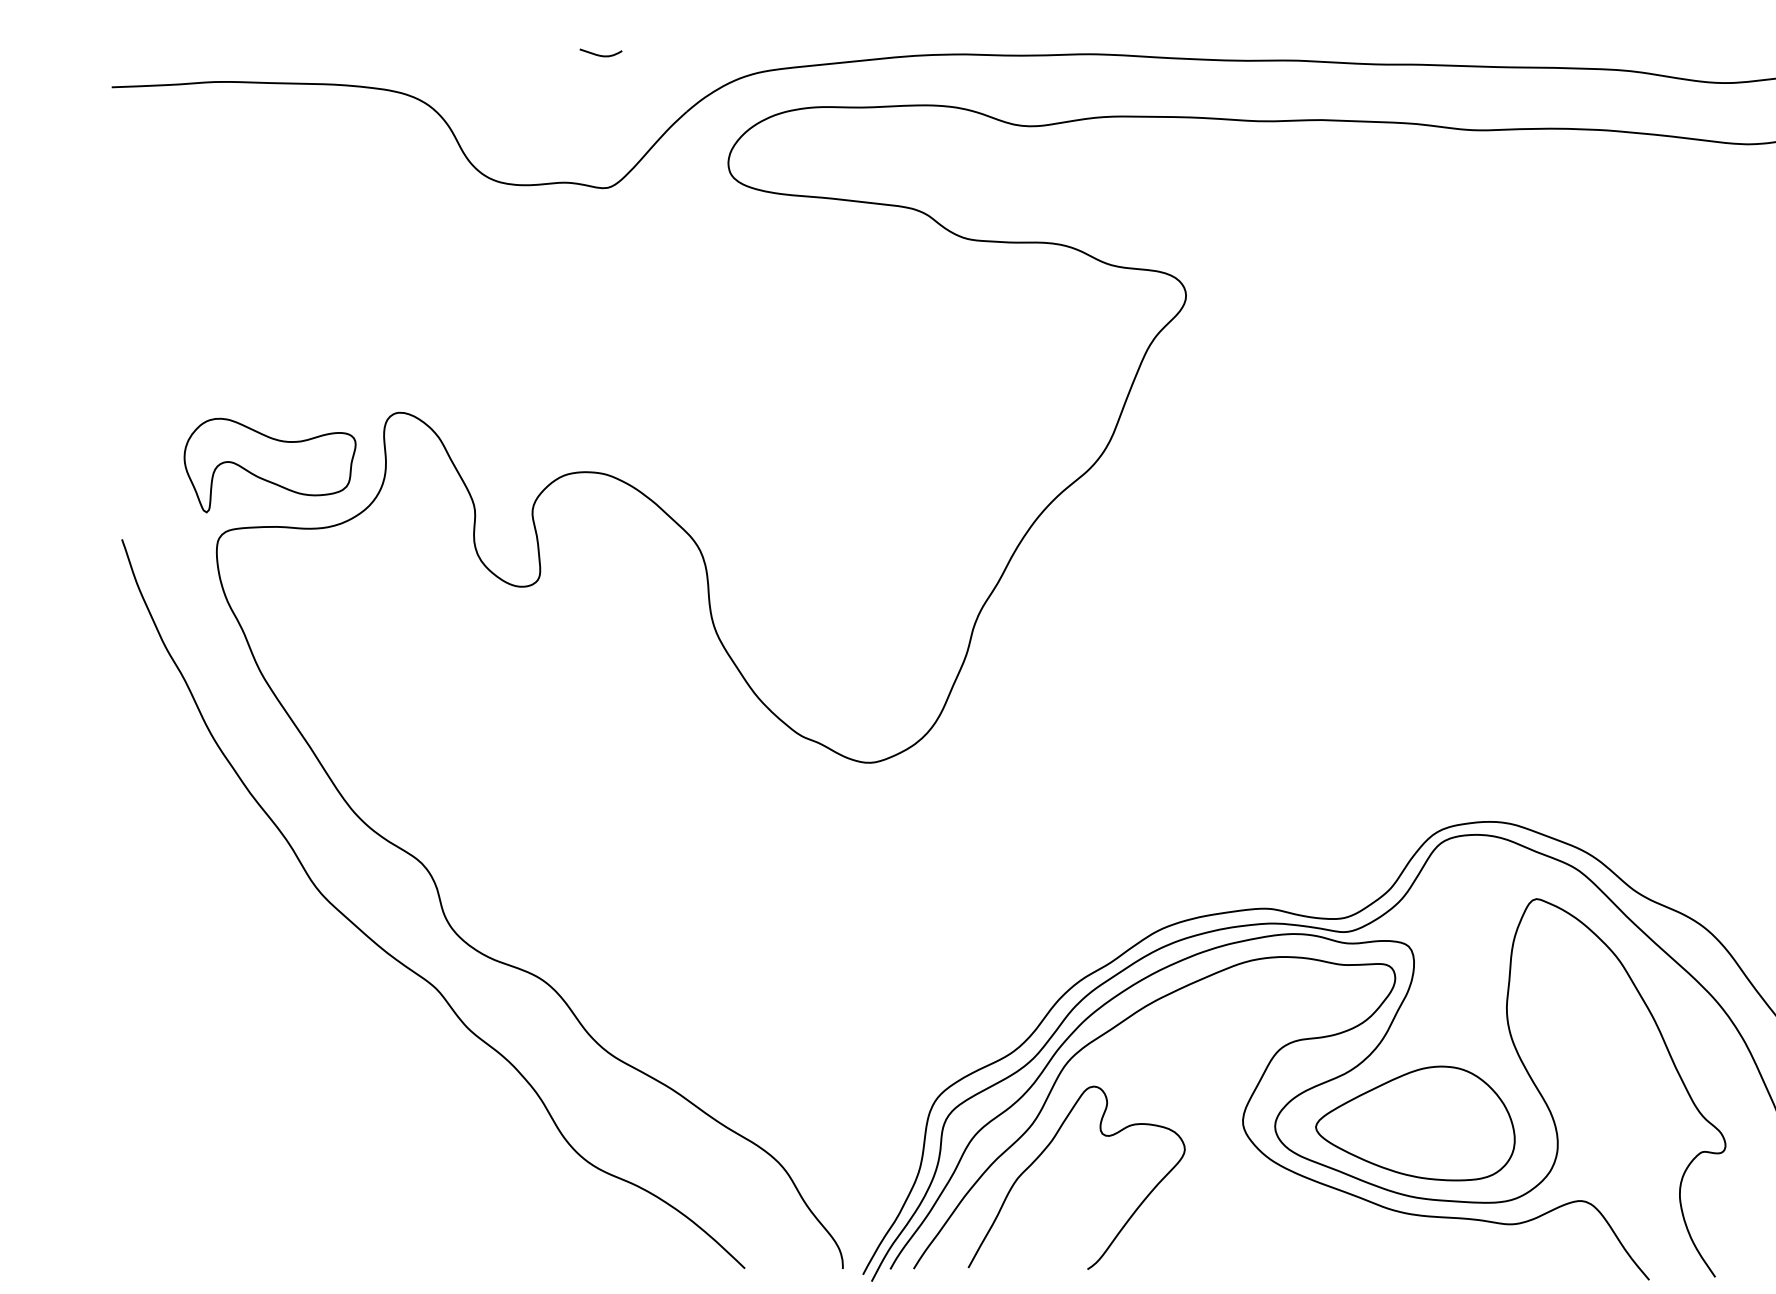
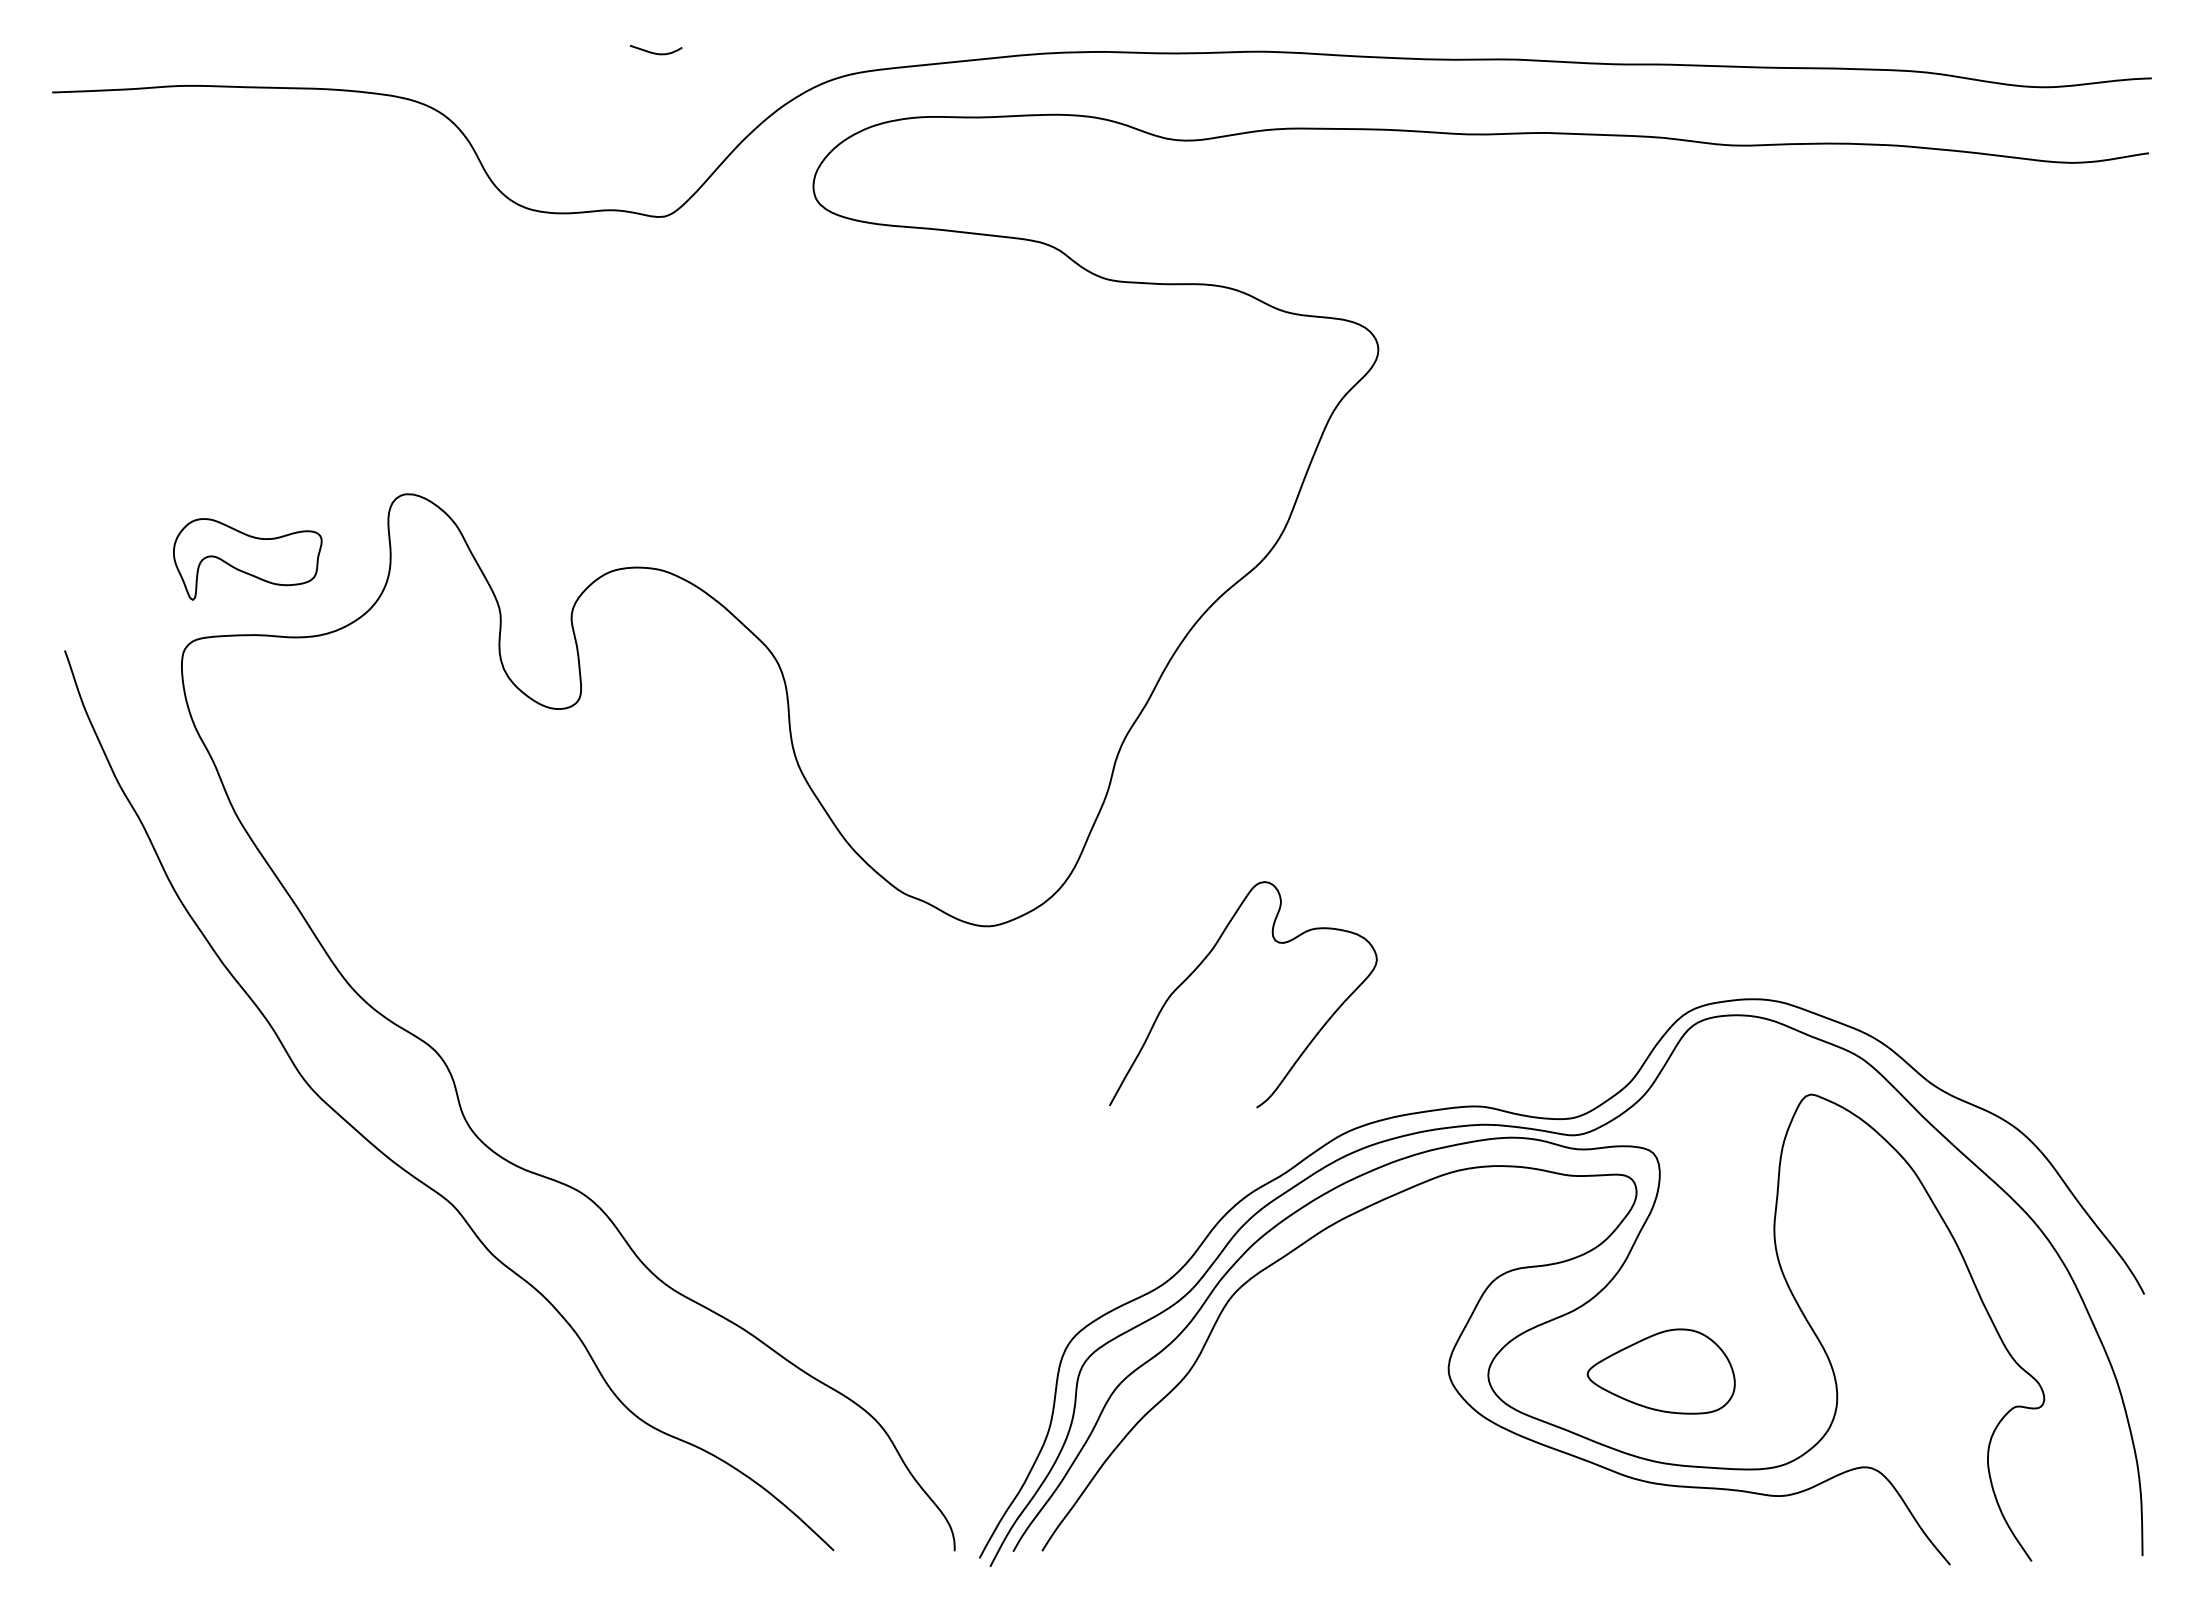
part: (269, 465) -> (247, 559), size x0.7
part: (1414, 1123) -> (1660, 1371), size x0.6
curve: (1043, 1152) -> (1202, 963), moved

